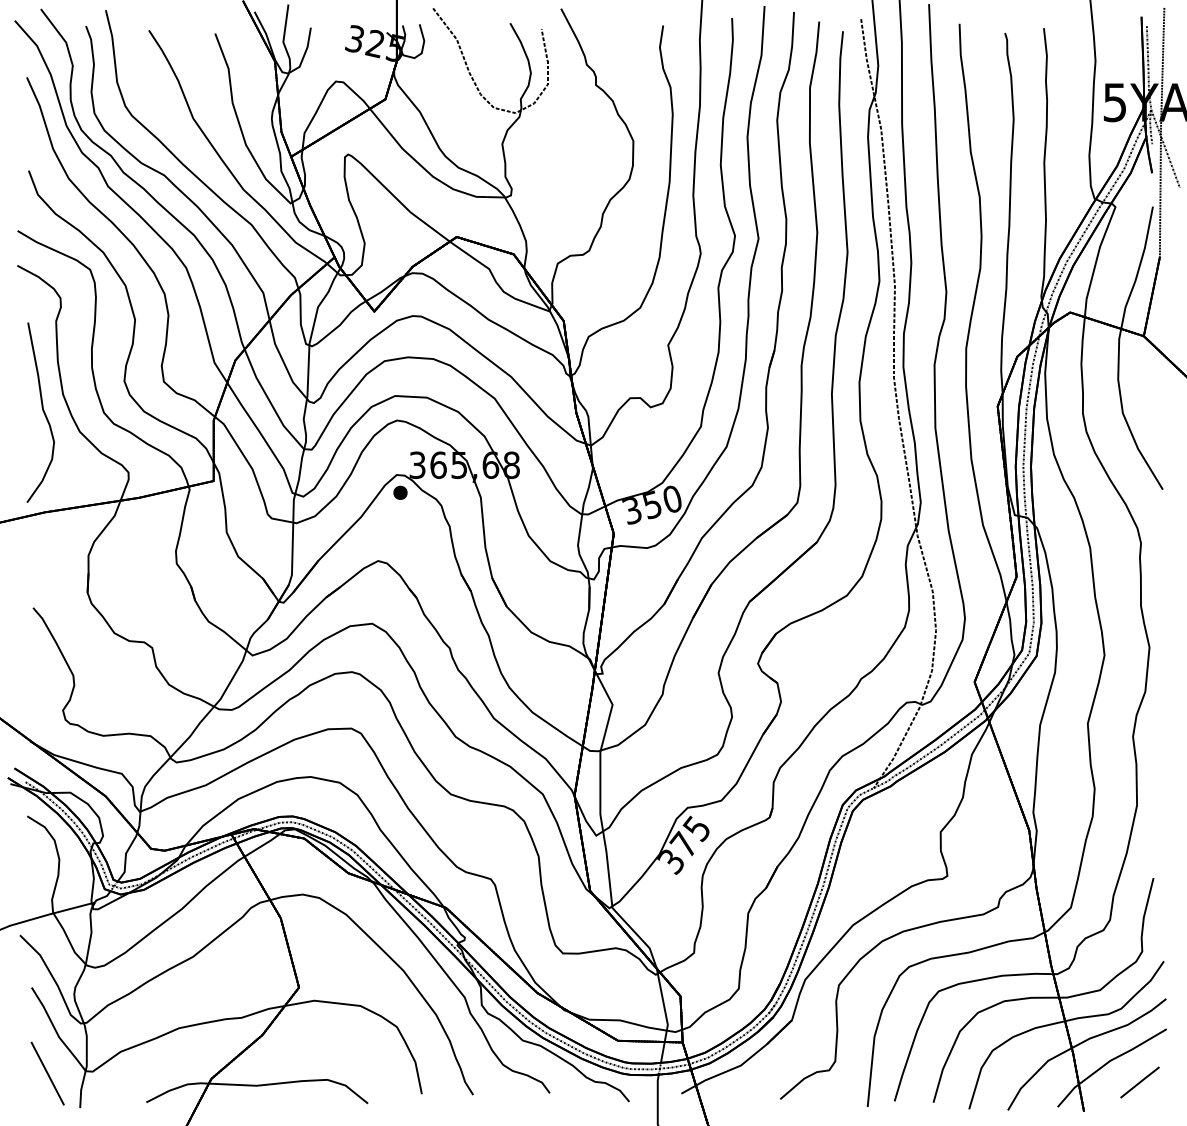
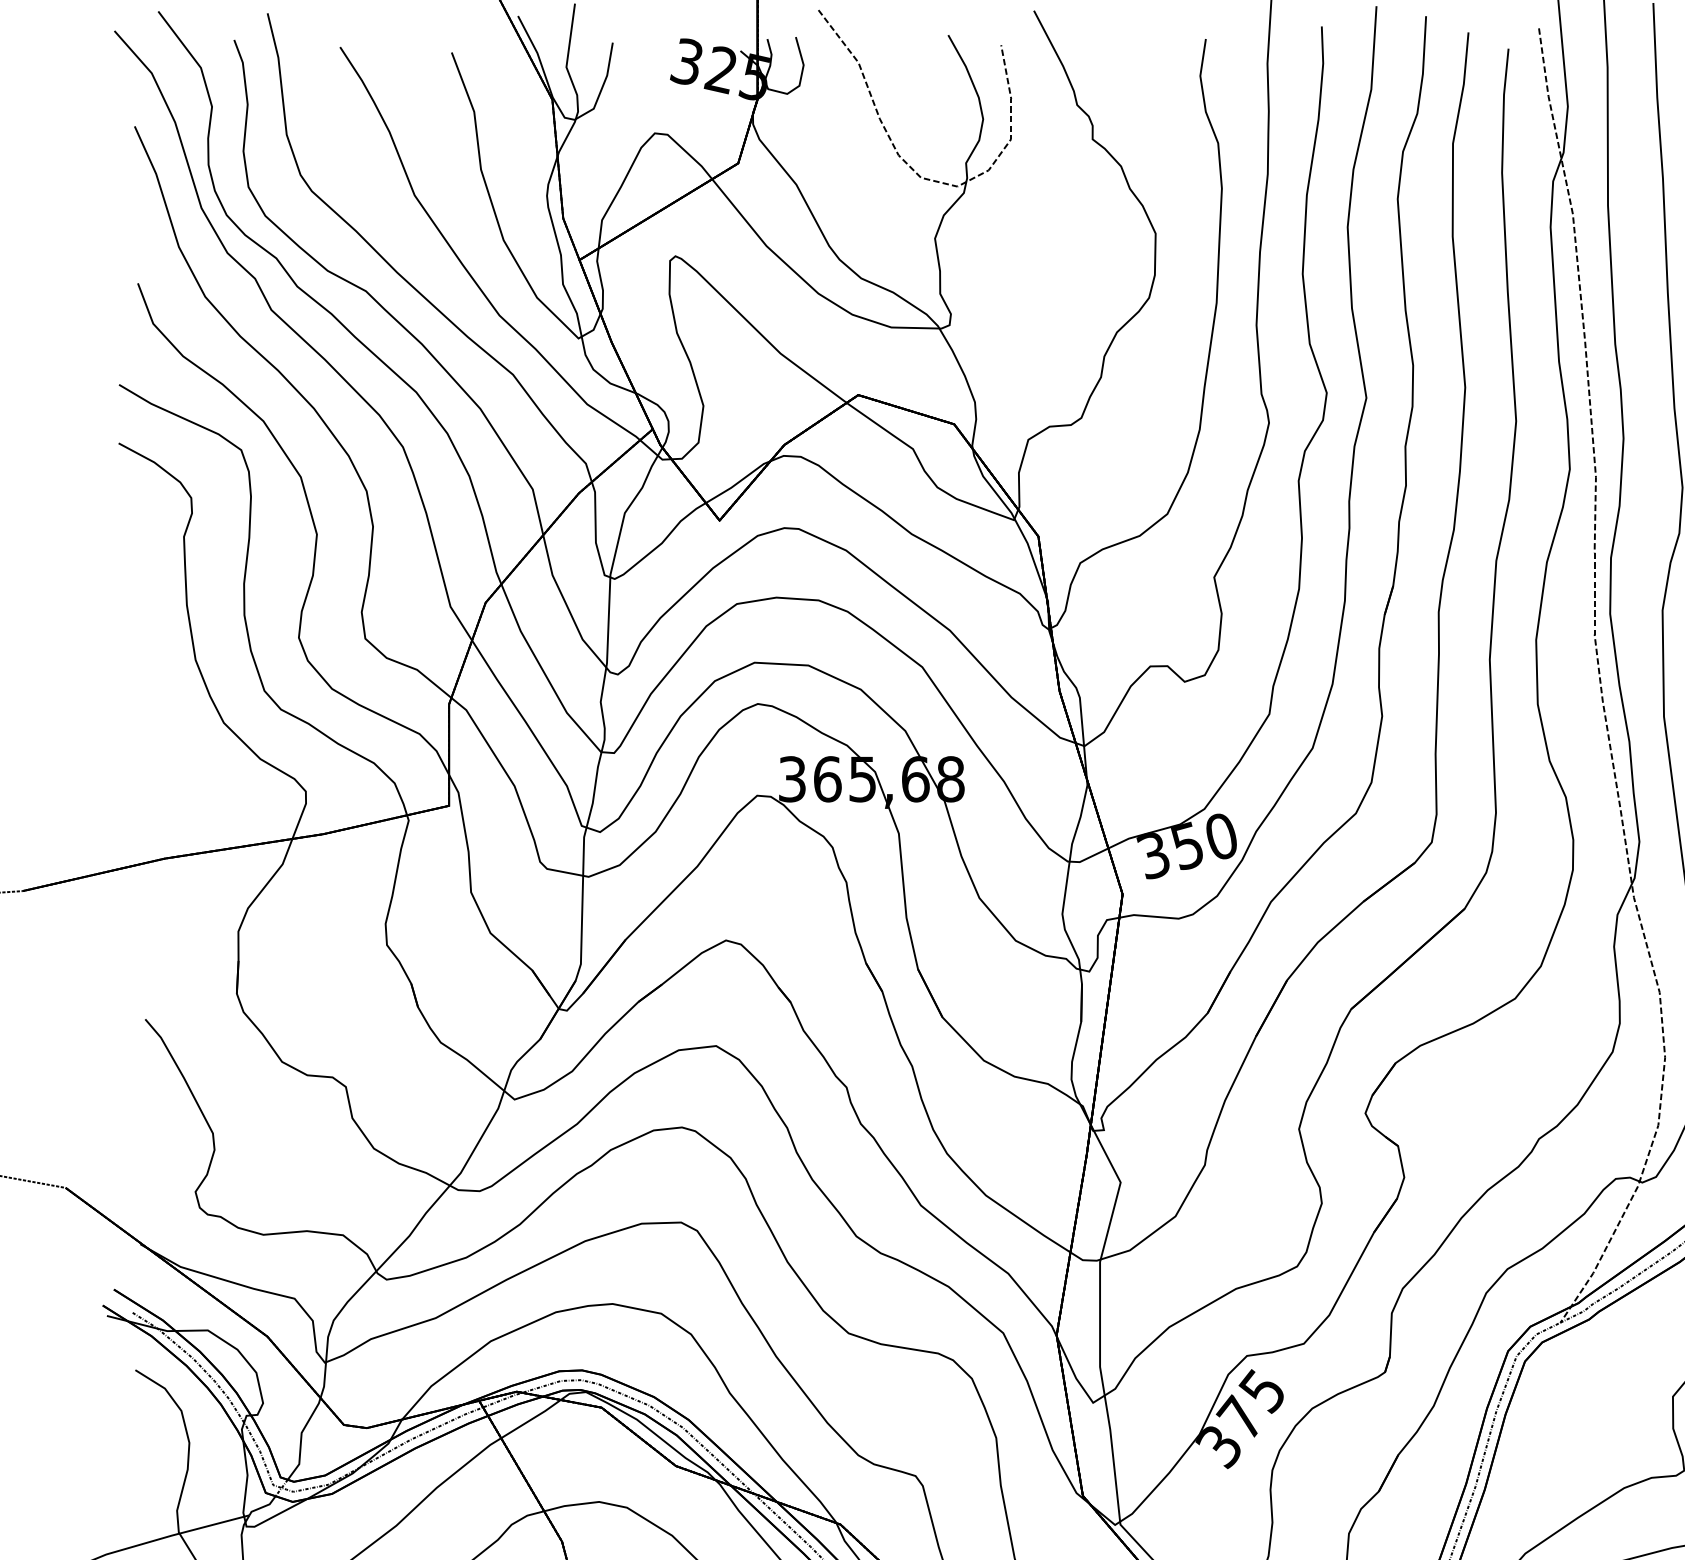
part: (40, 412) -> (157, 690), removed
part: (400, 492) -> (763, 825), removed

